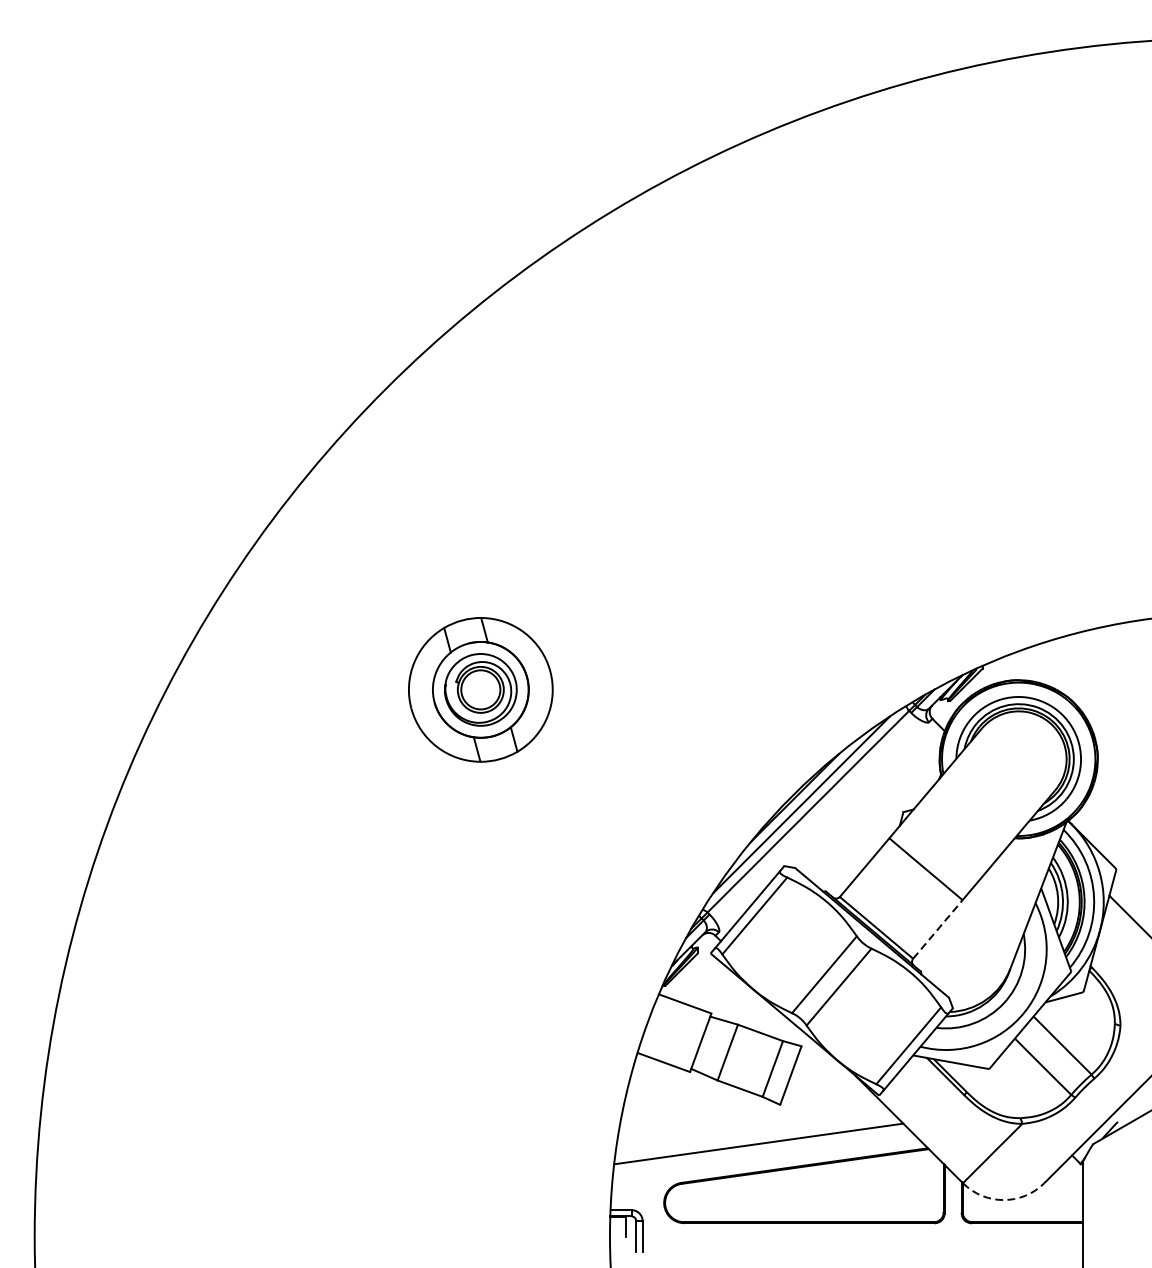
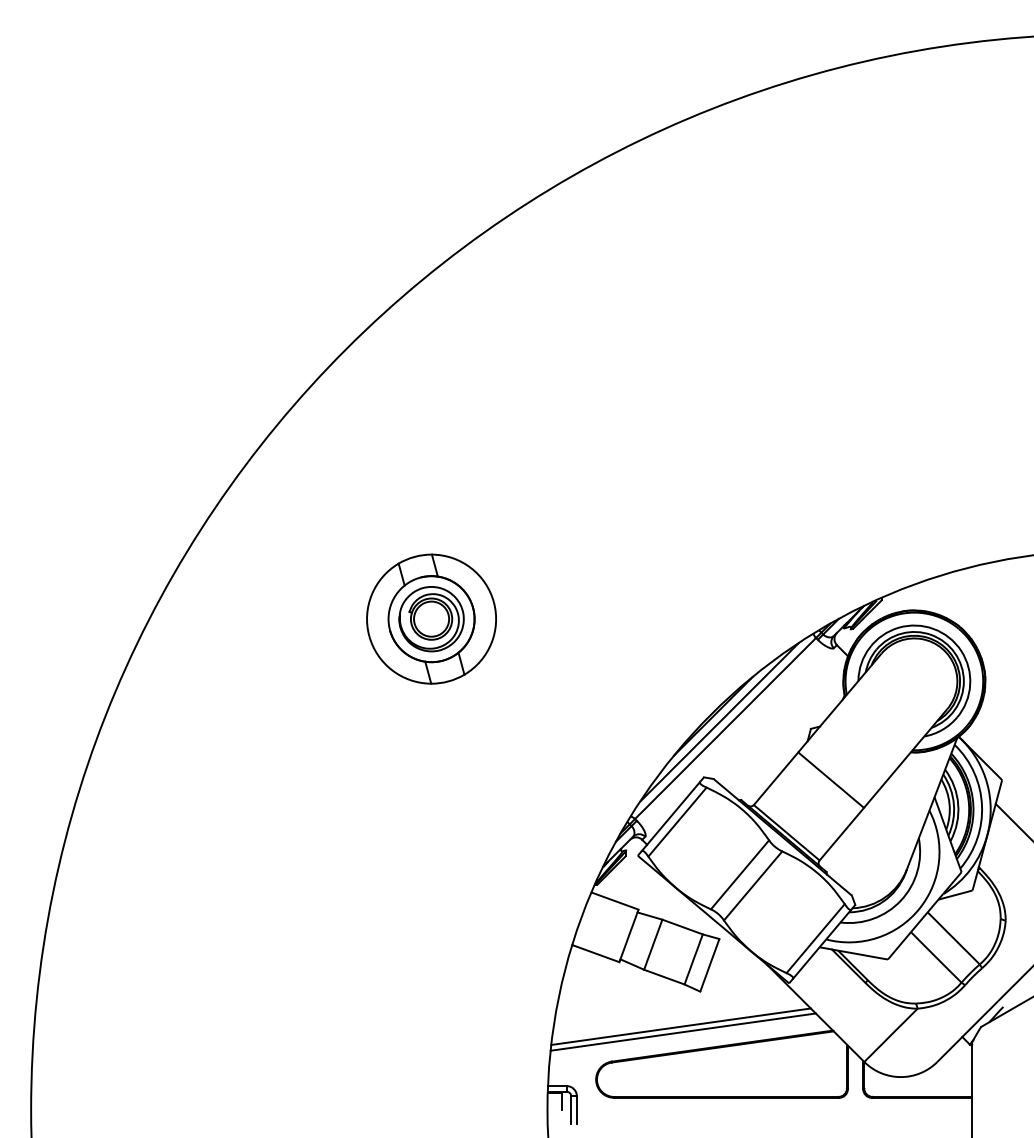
line: (938, 928) -> (842, 833), dashed -> solid
line: (760, 1149) -> (682, 1031), added
arc: (1003, 1200) -> (900, 1077), dashed -> solid

